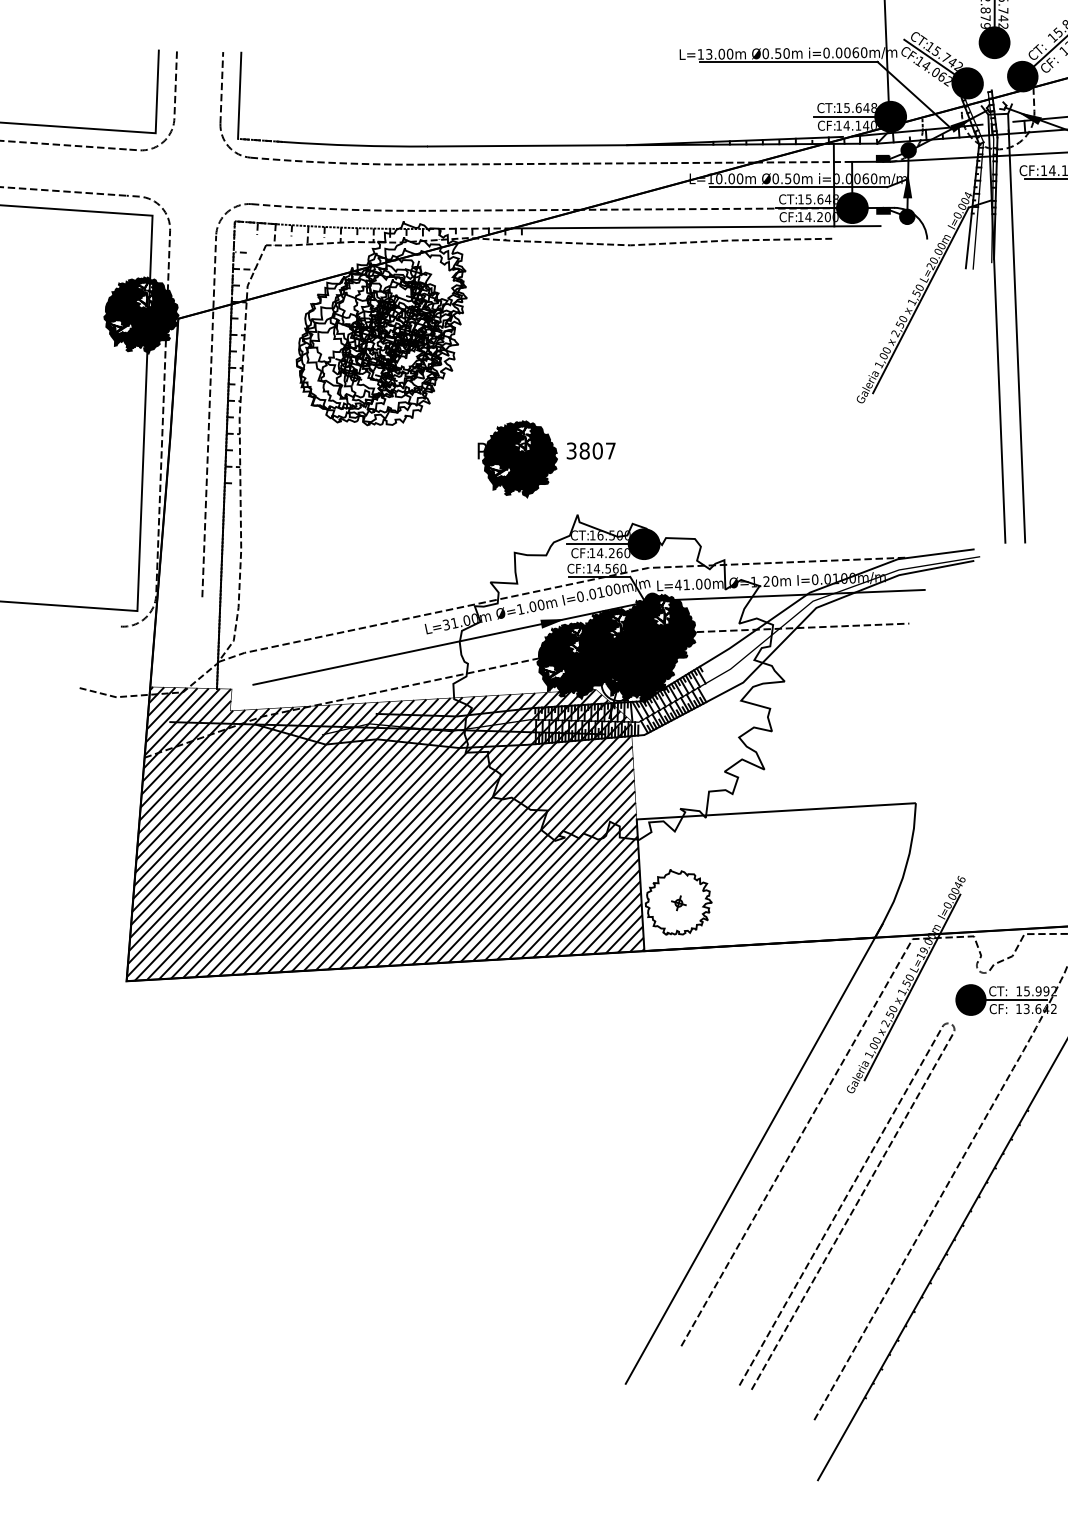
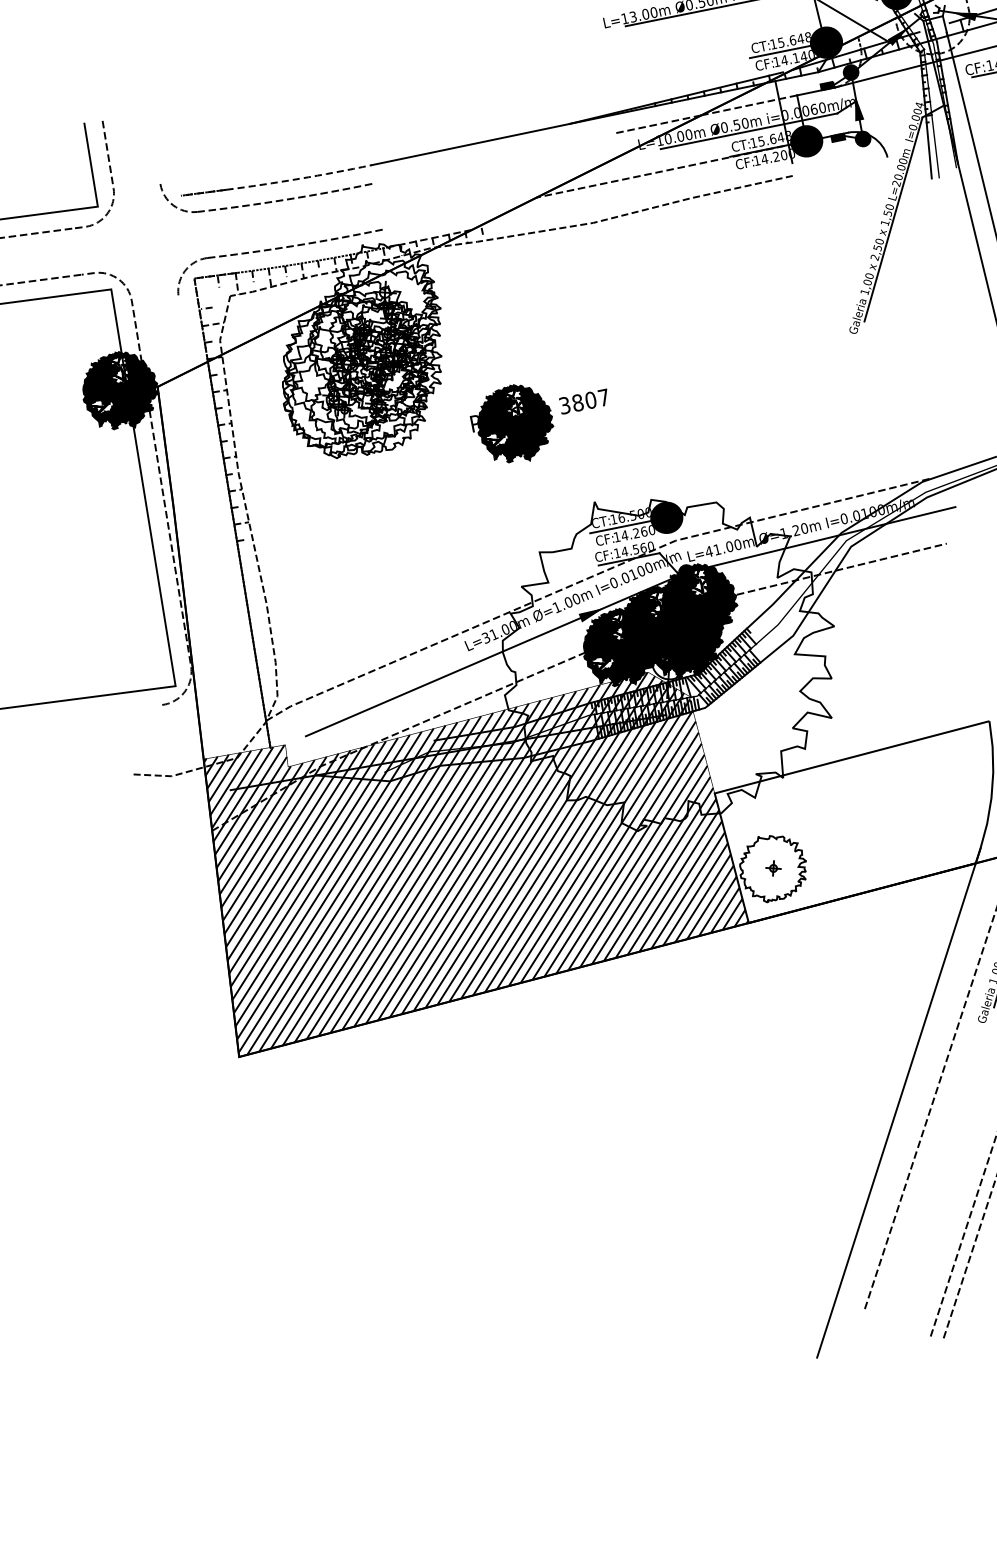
line: (221, 87) -> (154, 147), removed
line: (239, 95) -> (173, 152), removed
arc: (355, 145) -> (299, 178), solid -> dashed
line: (548, 163) -> (495, 157), removed
line: (504, 209) -> (460, 212), removed
line: (696, 227) -> (655, 191), removed
line: (209, 416) -> (208, 477), removed
part: (546, 459) -> (541, 419), moved

